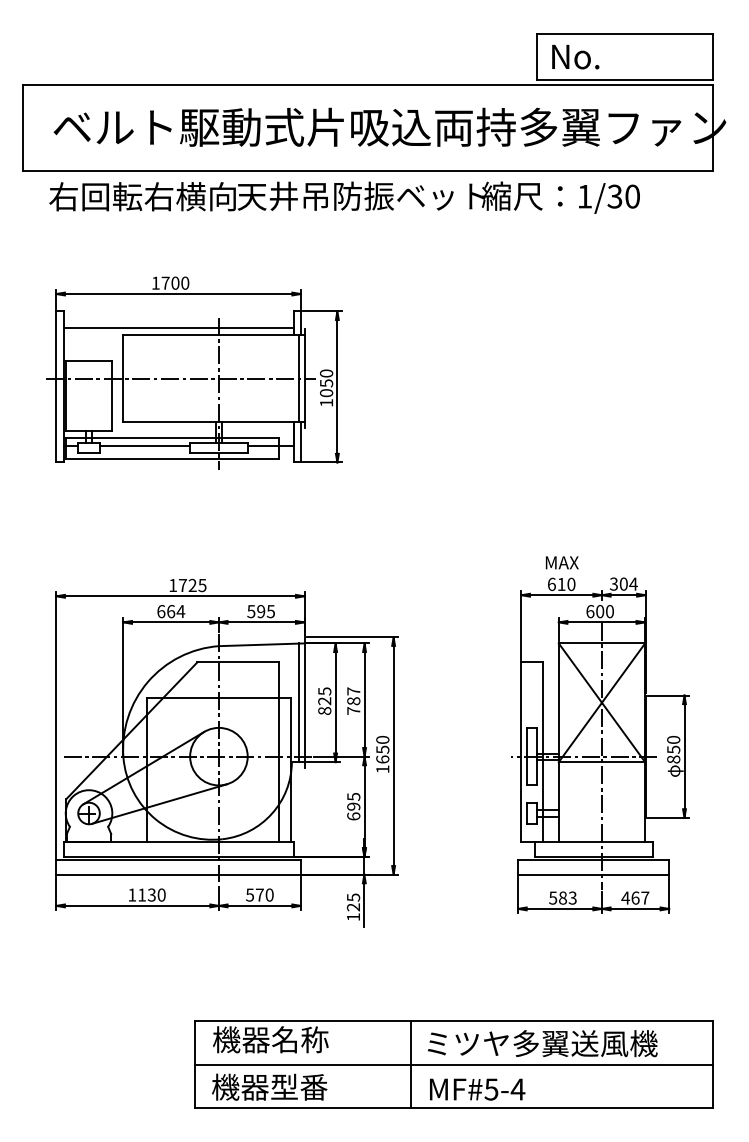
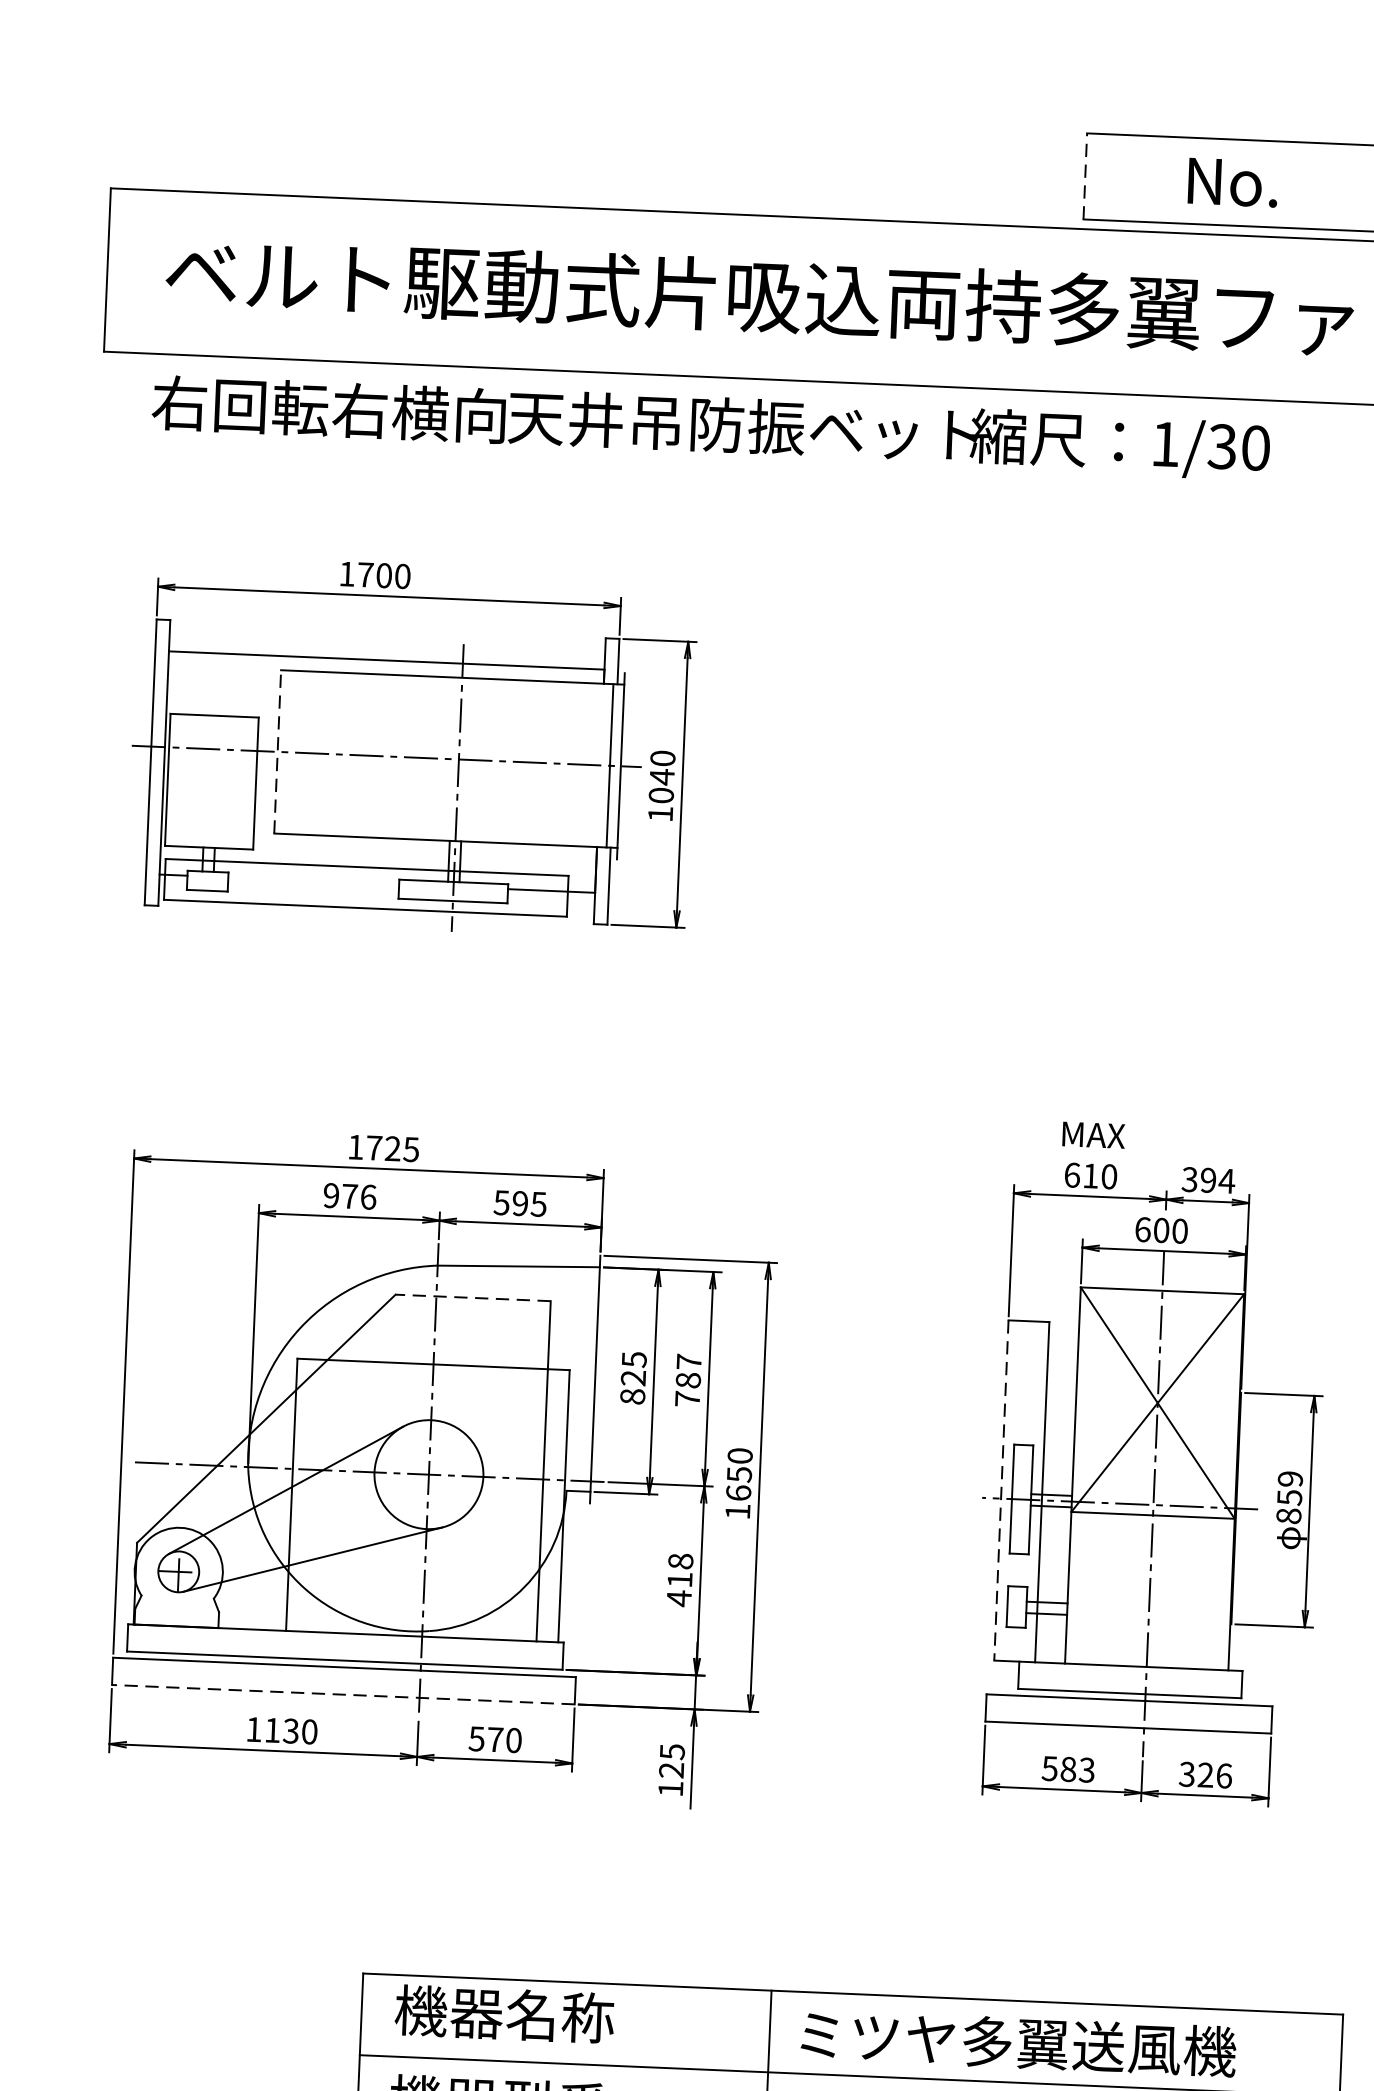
text: (575, 56) -> (1232, 181), moved
line: (536, 57) -> (1085, 177), solid -> dashed
line: (123, 378) -> (278, 751), solid -> dashed
text: (326, 383) -> (662, 777), 1050 -> 1040
line: (144, 445) -> (312, 880), removed
text: (623, 583) -> (1207, 1179), 304 -> 394
text: (171, 611) -> (350, 1196), 664 -> 976
line: (237, 662) -> (471, 1298), solid -> dashed
line: (298, 702) -> (583, 1378), removed
text: (673, 739) -> (1290, 1478), 850 -> 859
line: (521, 752) -> (1001, 1490), solid -> dashed
text: (353, 806) -> (679, 1579), 695 -> 418
line: (178, 874) -> (343, 1694), solid -> dashed
text: (635, 897) -> (1205, 1774), 467 -> 326

